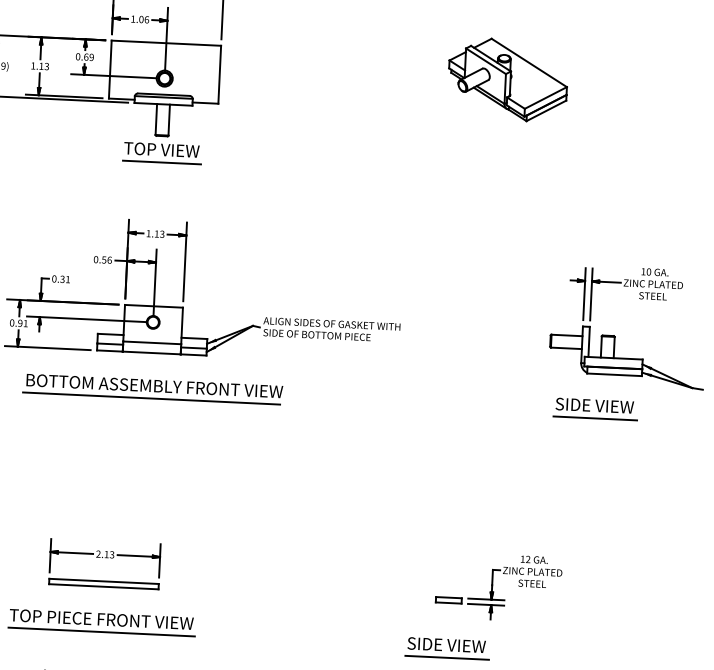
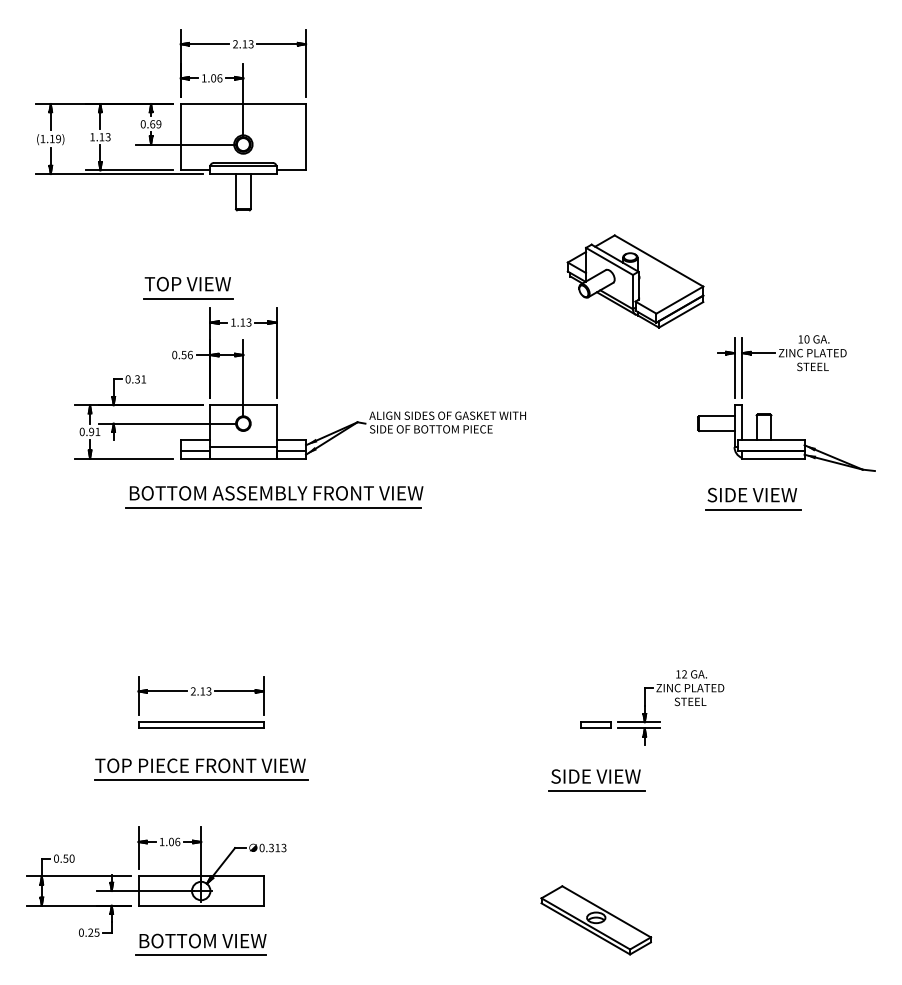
part: (507, 79) -> (635, 281), moved
part: (162, 153) -> (188, 288), moved
part: (152, 389) -> (274, 497), moved

